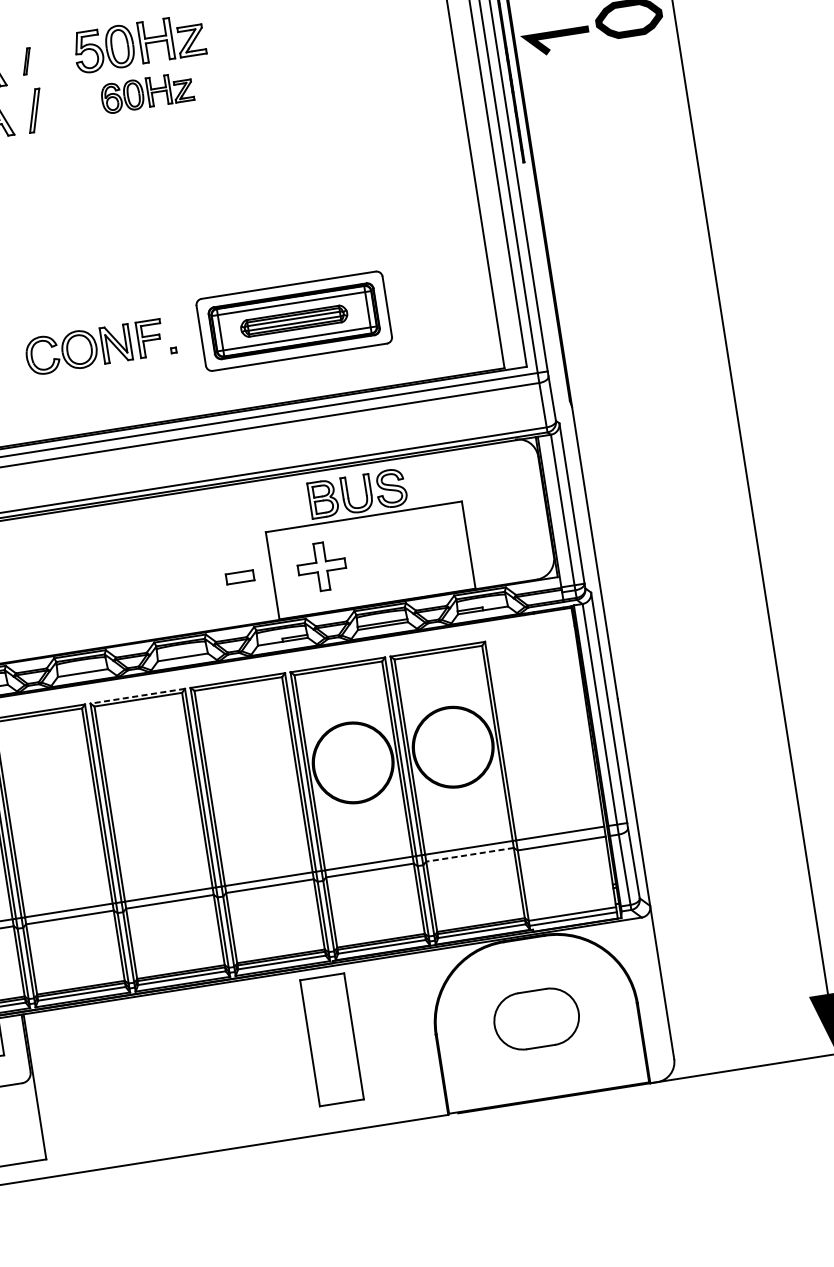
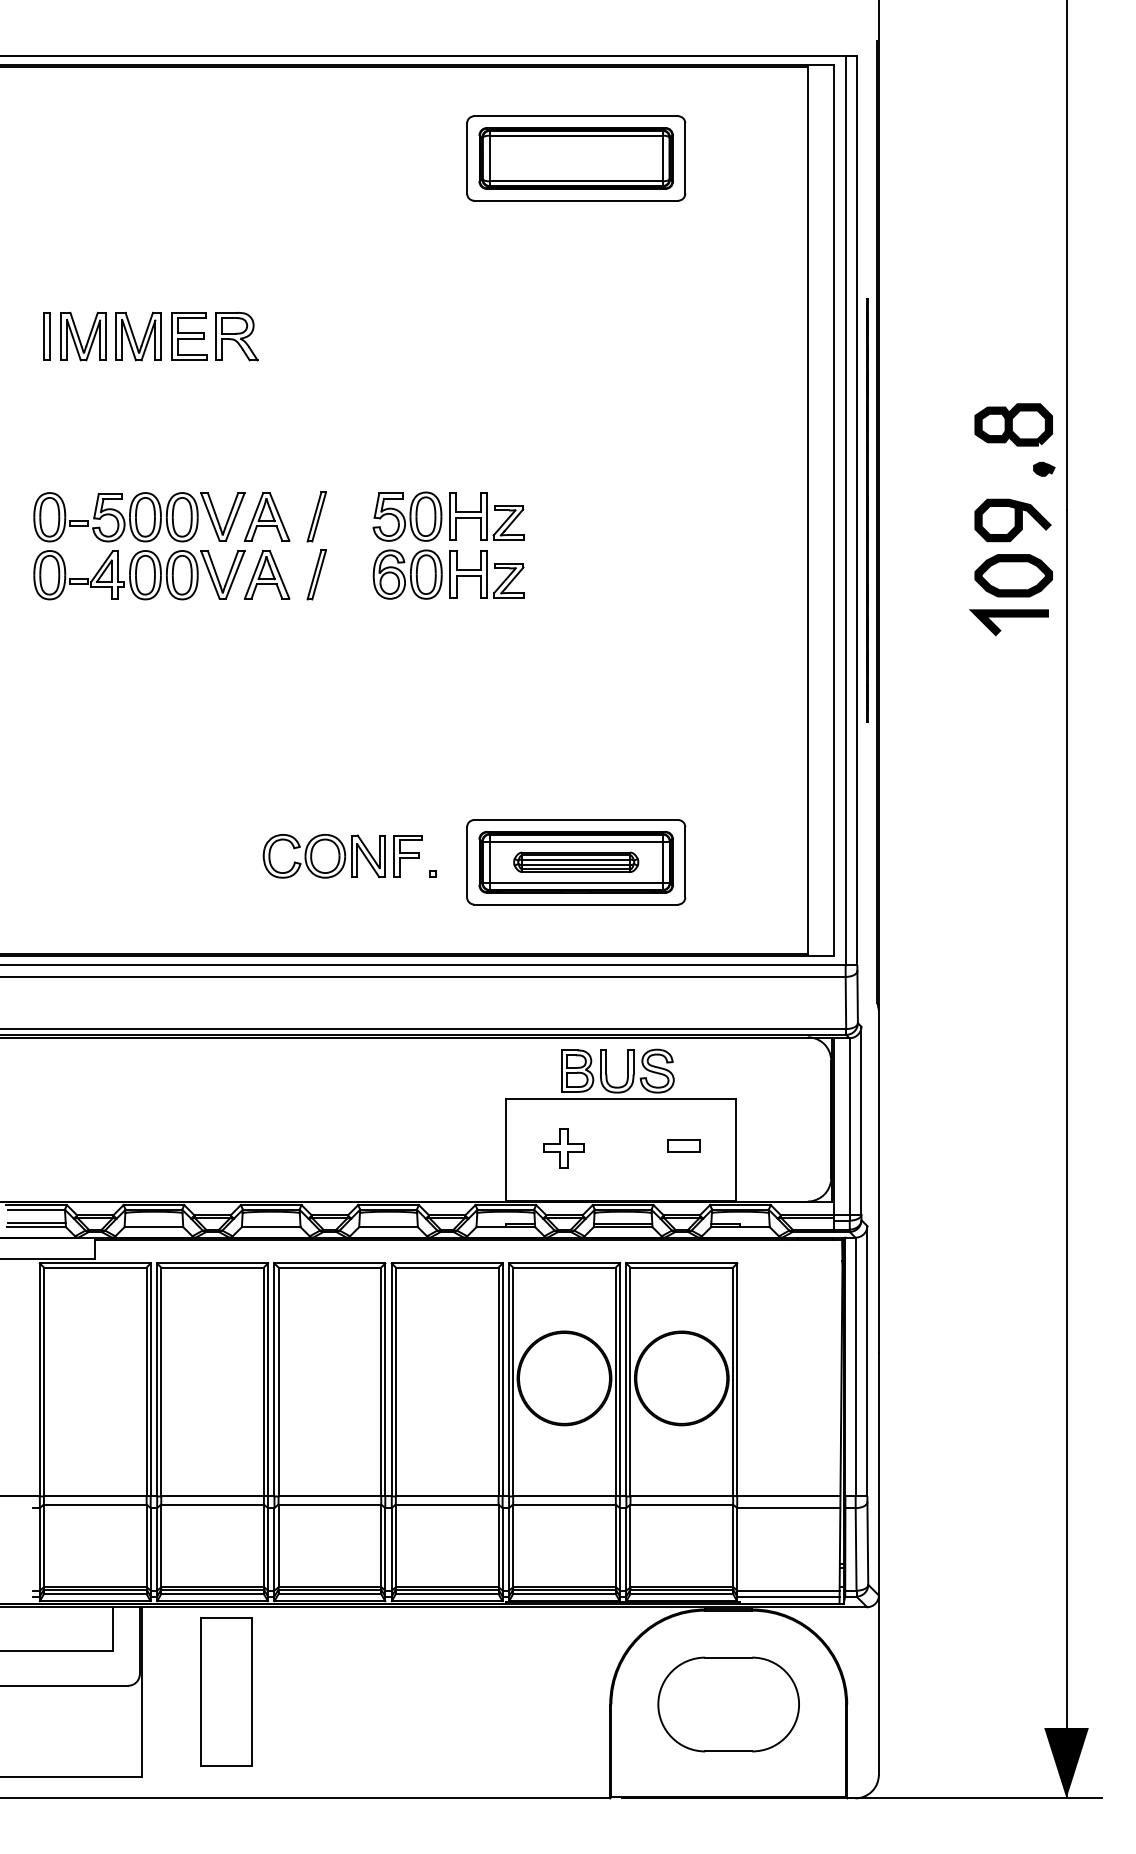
line: (555, 37) -> (1008, 617), moved
part: (26, 61) -> (316, 516), size x1.67
part: (146, 92) -> (448, 574), size x1.43
part: (321, 566) -> (563, 1148), size x0.71
part: (239, 577) -> (683, 1145), moved
line: (137, 696) -> (329, 1263), dashed -> solid
line: (469, 854) -> (681, 1504), dashed -> solid
part: (536, 1019) -> (728, 1704), size x1.43
part: (331, 1039) -> (226, 1691), moved

